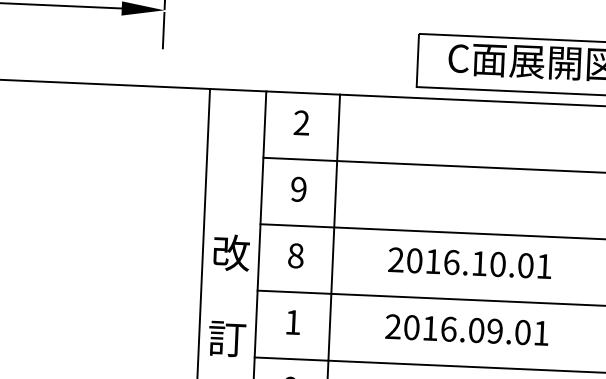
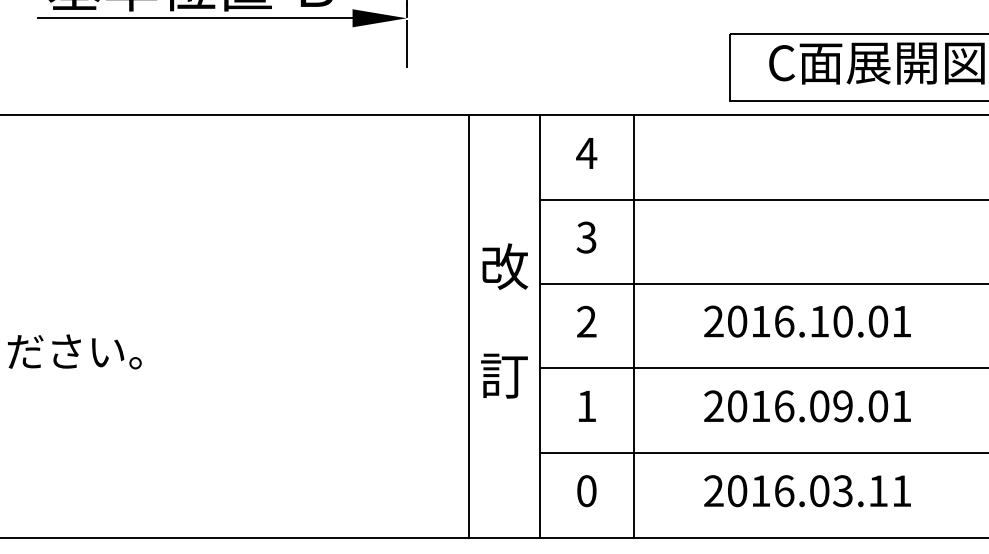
text: (301, 122) -> (586, 152), 2 -> 4
text: (298, 189) -> (586, 237), 9 -> 3
text: (295, 255) -> (586, 321), 8 -> 2
text: (229, 295) -> (504, 320), moved

